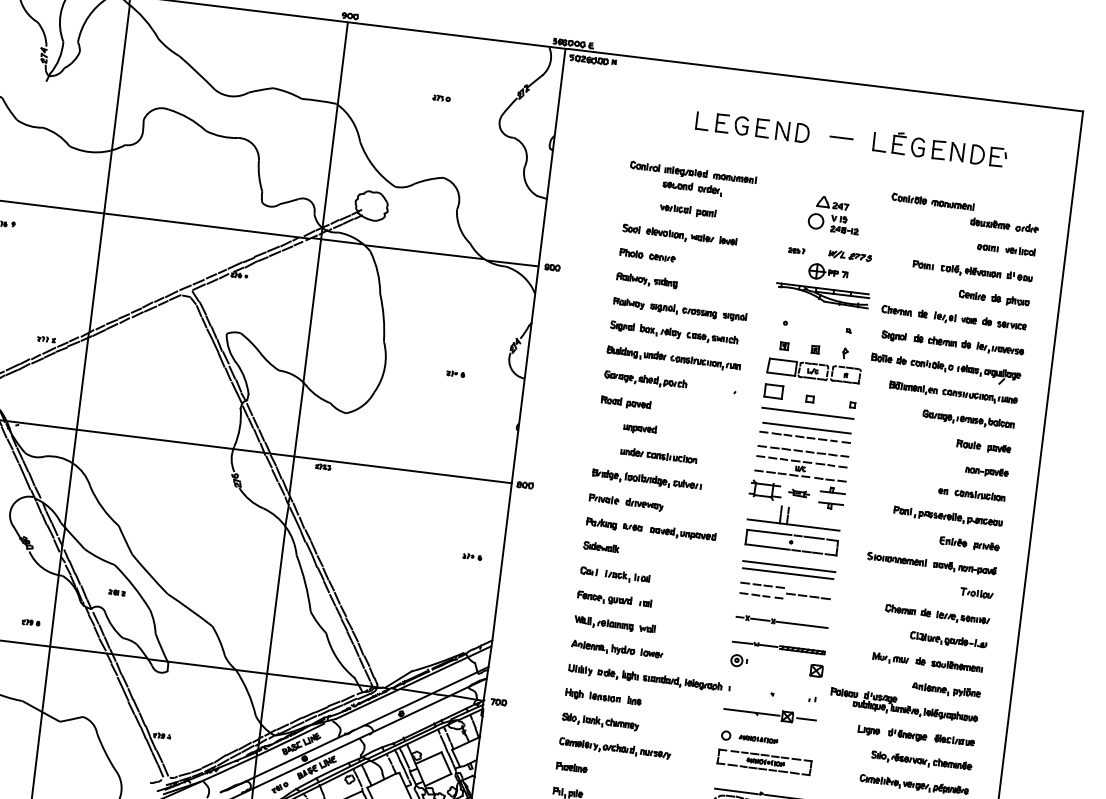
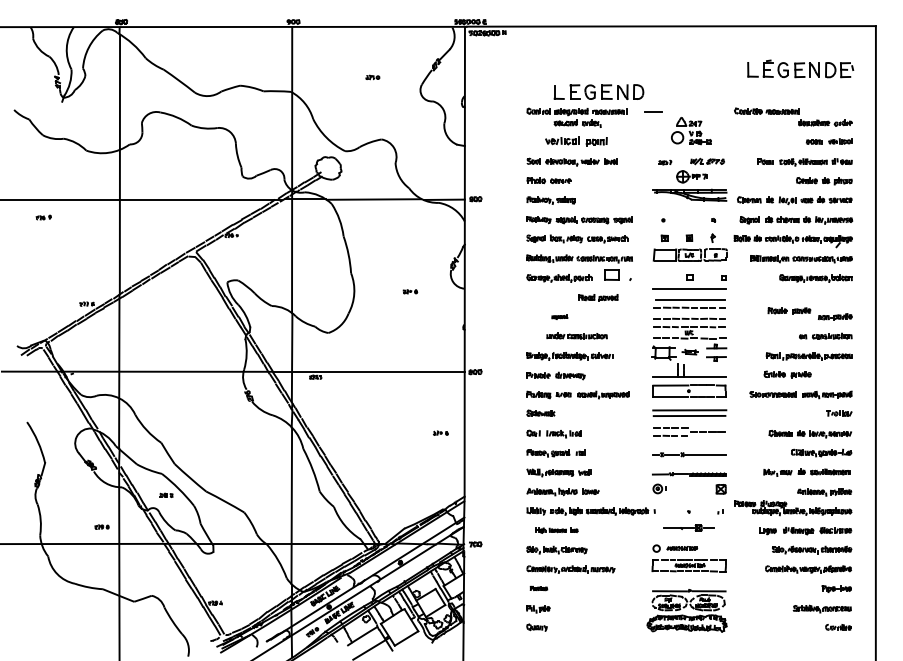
part: (752, 126) -> (598, 91), moved
line: (841, 137) -> (653, 111), moved
part: (940, 148) -> (800, 68), moved
part: (688, 210) -> (576, 141), size x1.4
part: (773, 390) -> (611, 274), moved
part: (626, 402) -> (598, 297), moved
part: (639, 429) -> (559, 317), size x0.6
part: (983, 446) -> (789, 310), moved
part: (969, 544) -> (787, 374), moved
part: (602, 697) -> (556, 530), size x0.7
part: (769, 713) -> (688, 527), size x0.7
part: (571, 767) -> (538, 588), size x0.7

